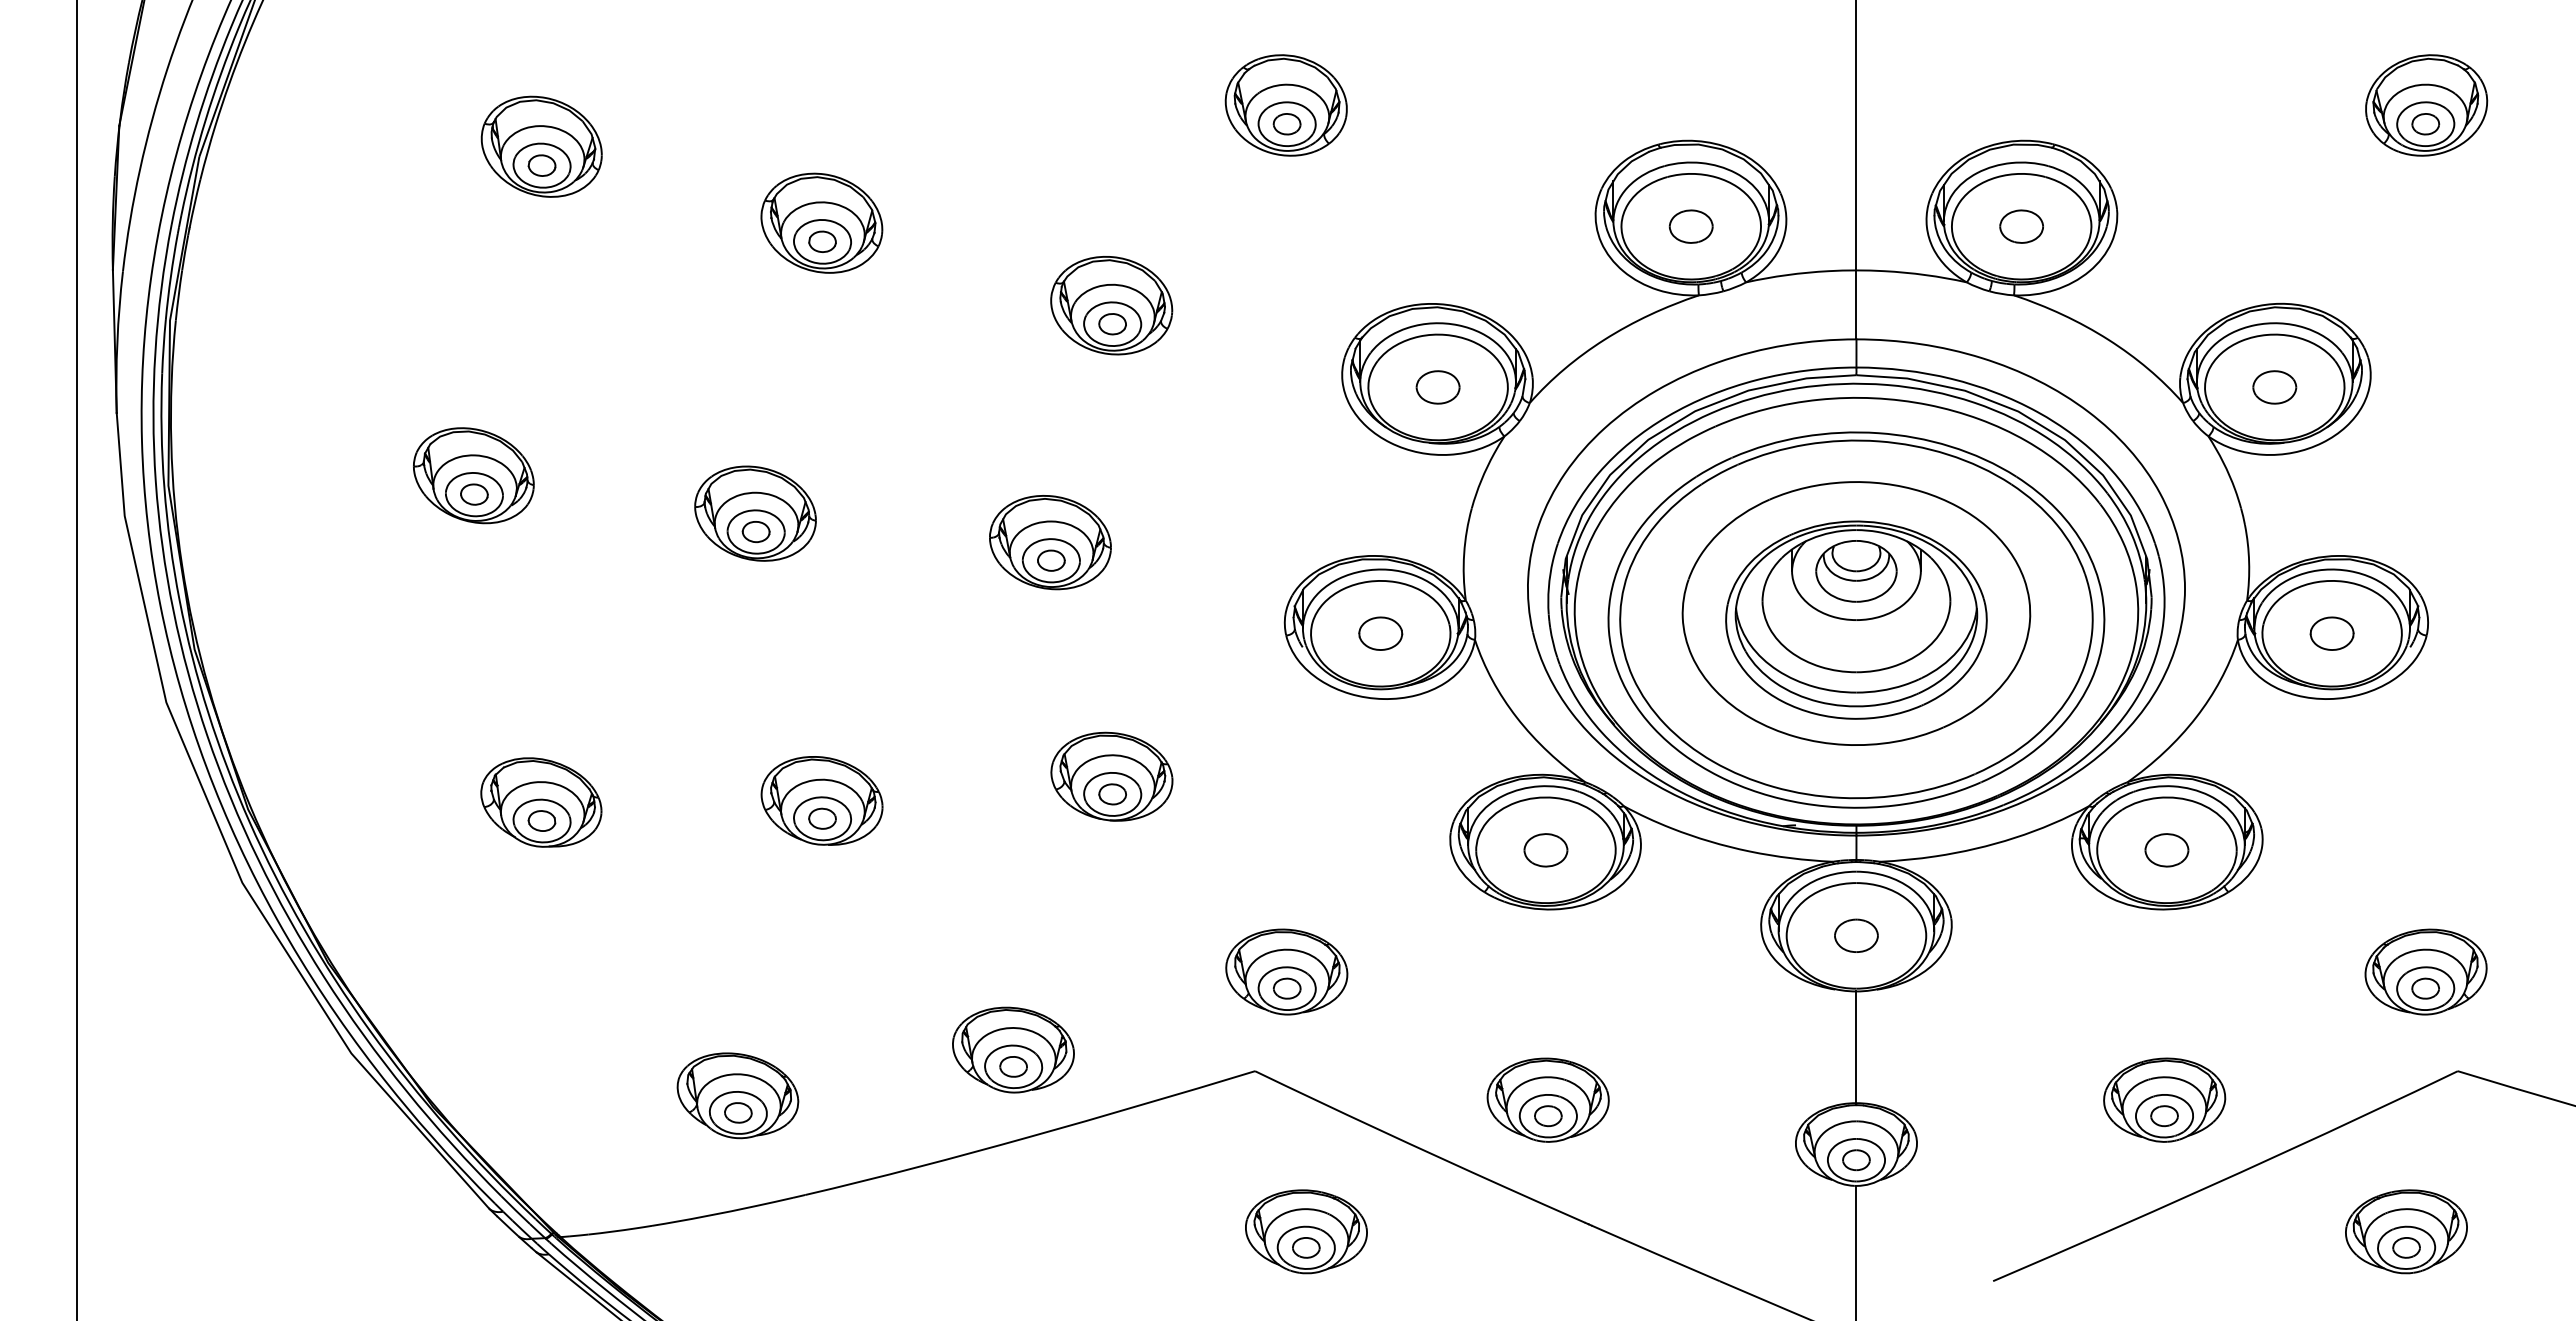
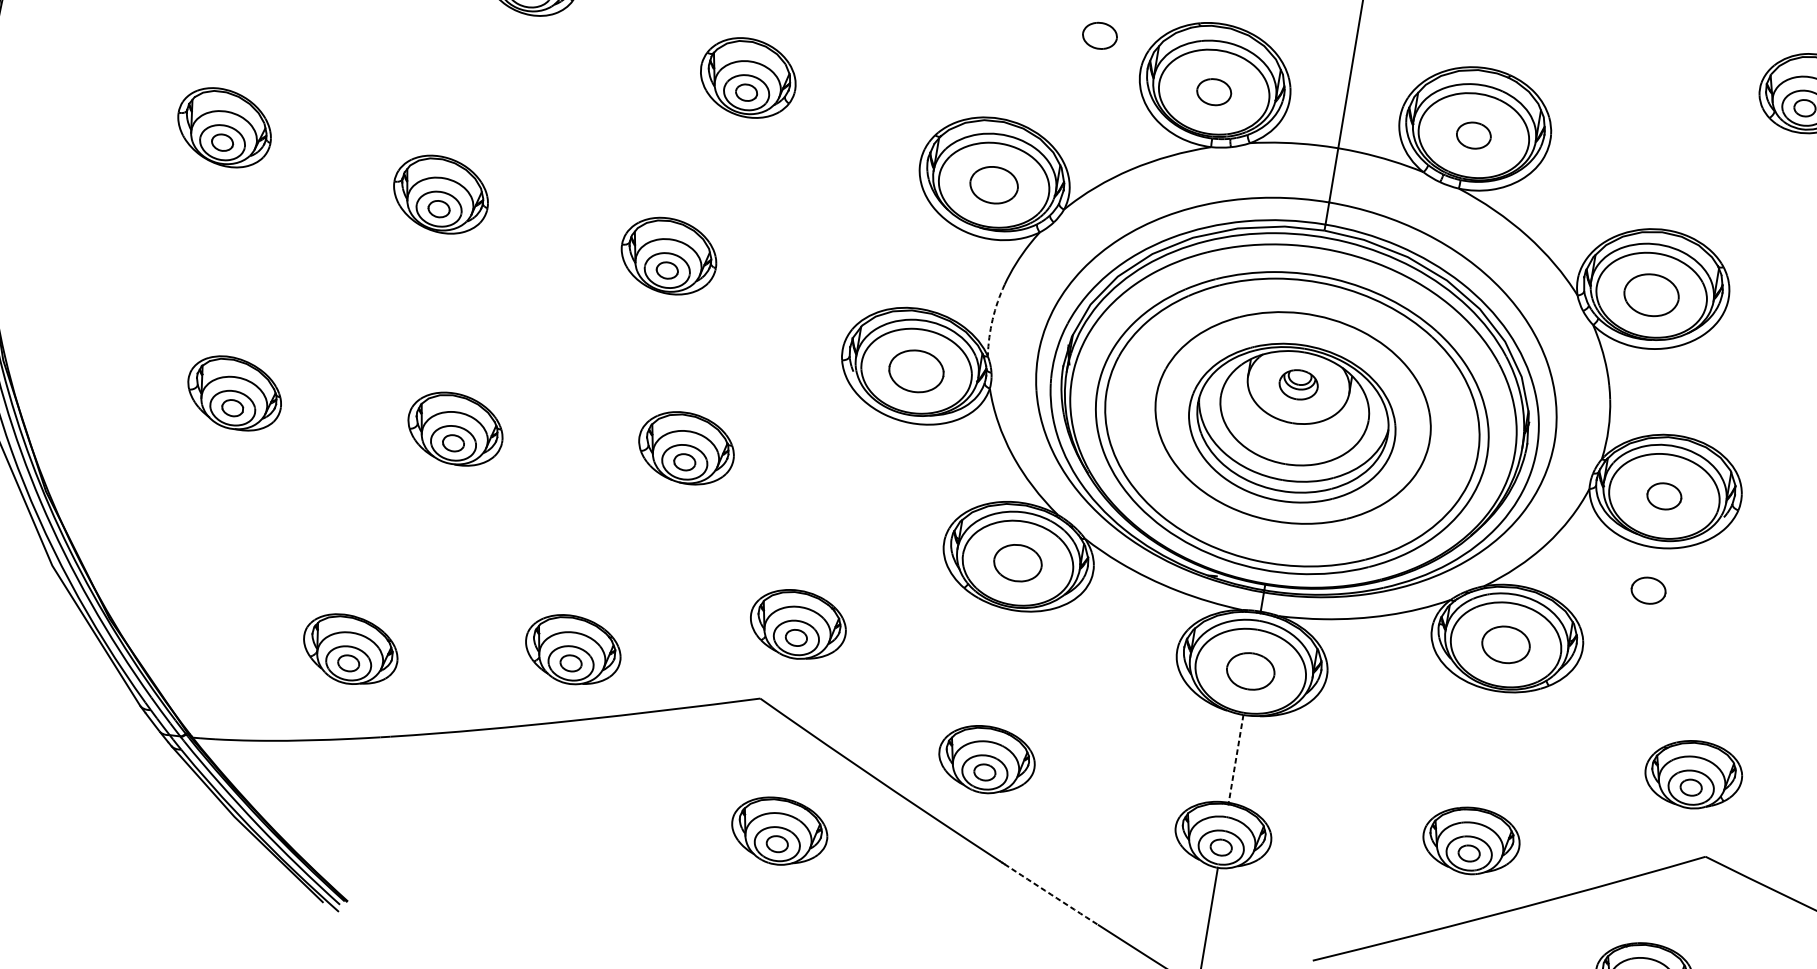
part: (1537, 180) -> (1099, 35), added
part: (1437, 387) -> (993, 185), size x1.4
part: (2274, 387) -> (1651, 295), size x1.6
arc: (1464, 553) -> (992, 319), solid -> dashed
part: (1856, 571) -> (1298, 384), size x0.6
part: (1380, 633) -> (916, 371), size x1.6
part: (2331, 753) -> (1648, 590), added
part: (1545, 850) -> (1017, 563), size x1.4
part: (2166, 850) -> (1505, 644), size x1.4
part: (1856, 935) -> (1250, 671), size x1.4
line: (1856, 1047) -> (1236, 759), solid -> dashed
arc: (1655, 1253) -> (1051, 894), solid -> dashed

